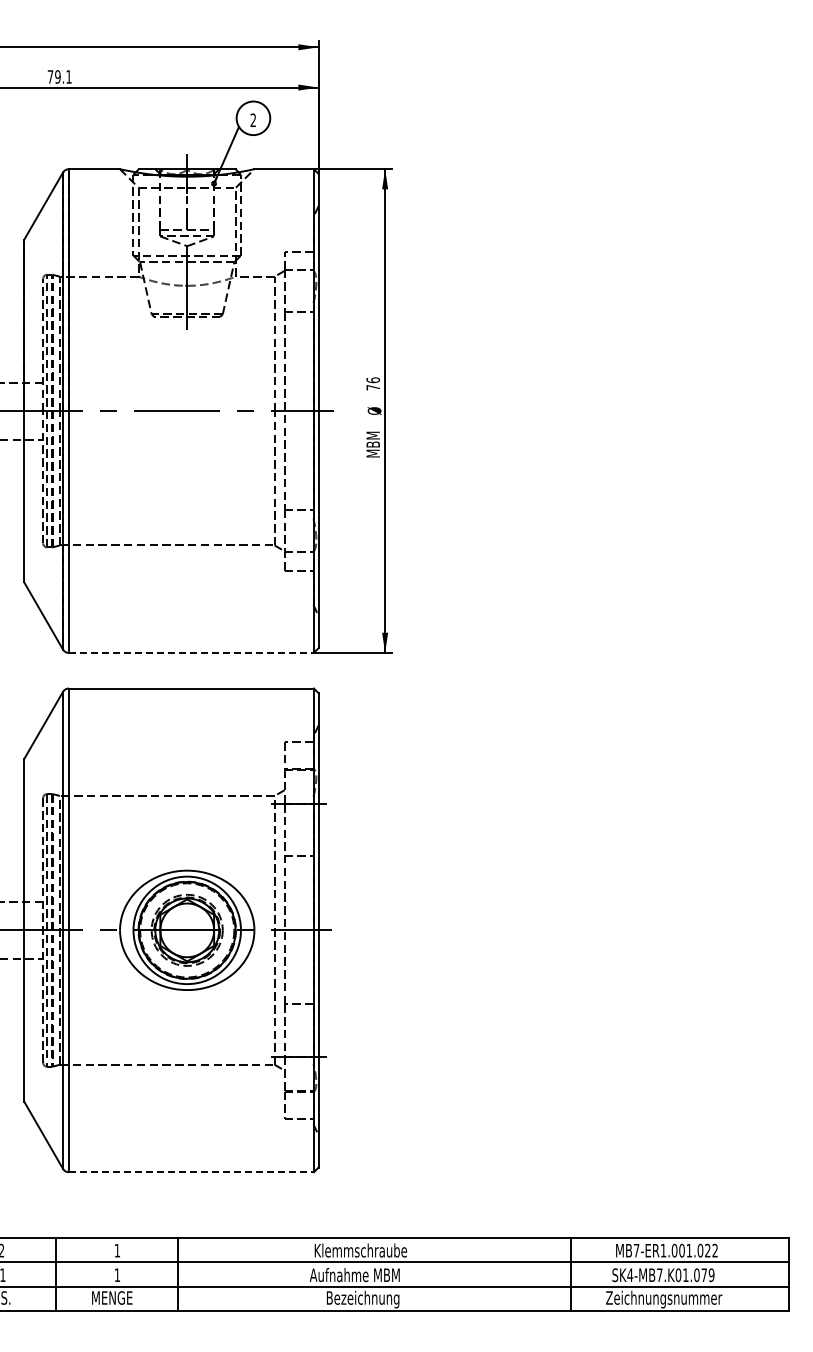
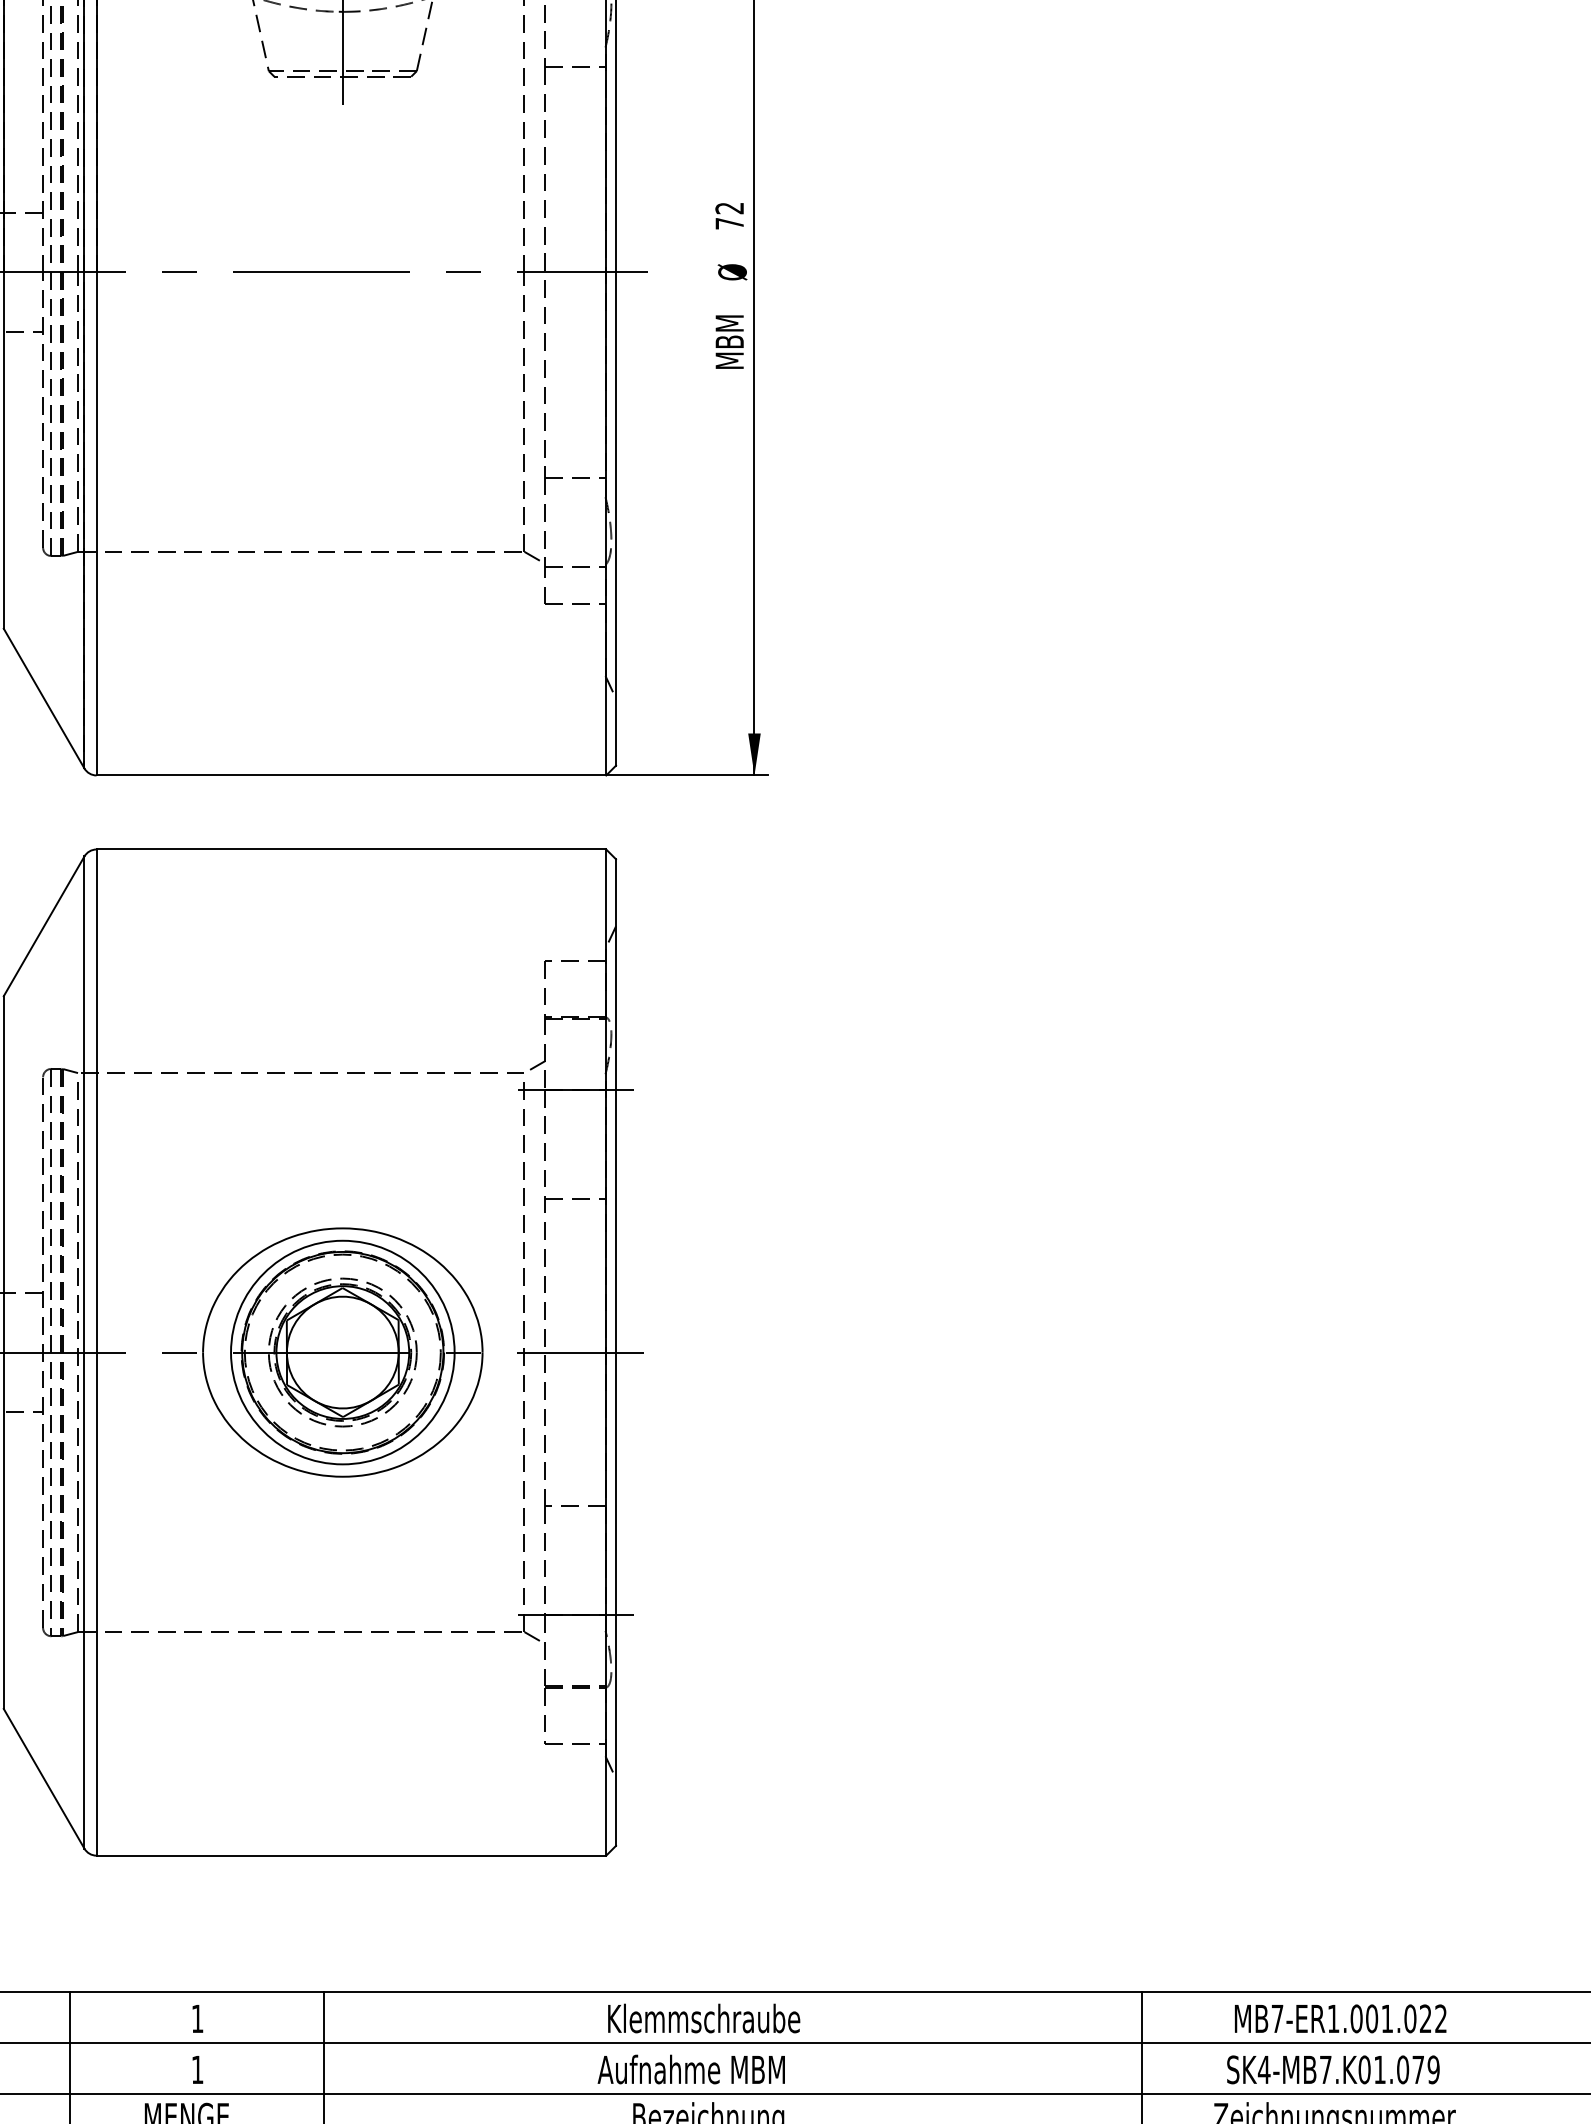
text: (373, 380) -> (730, 208), 76 -> 72
line: (191, 652) -> (351, 774), dashed -> solid
line: (191, 1172) -> (351, 1856), dashed -> solid

